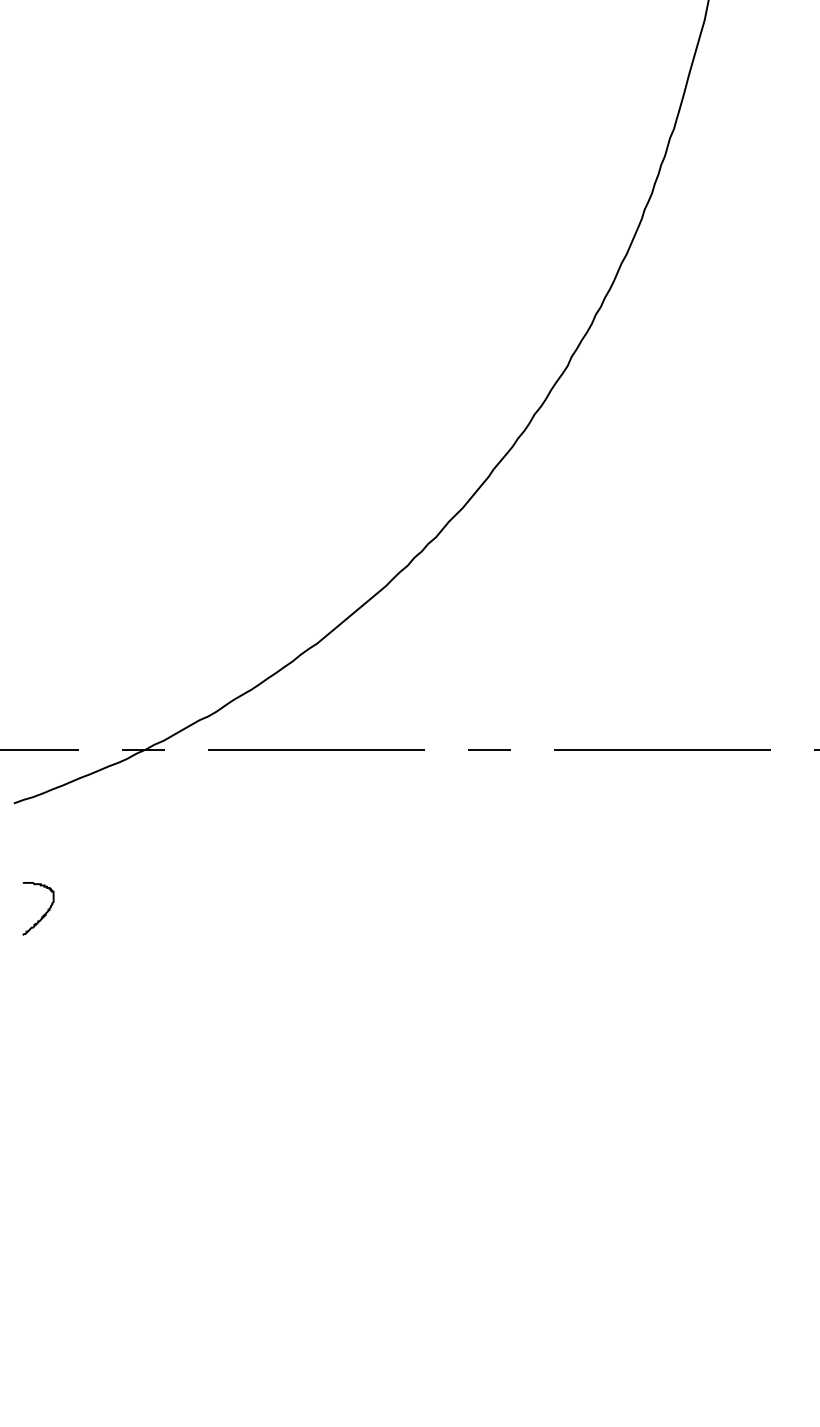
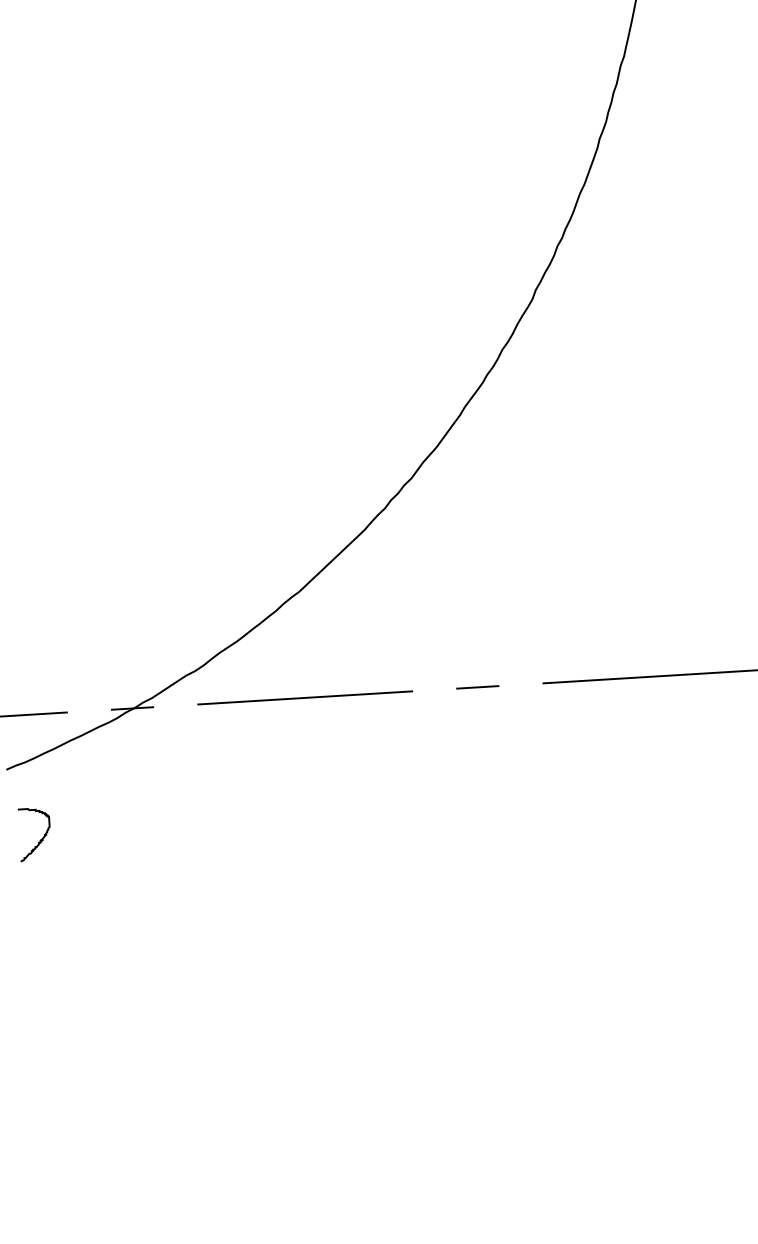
curve: (44, 913) -> (41, 838), moved

